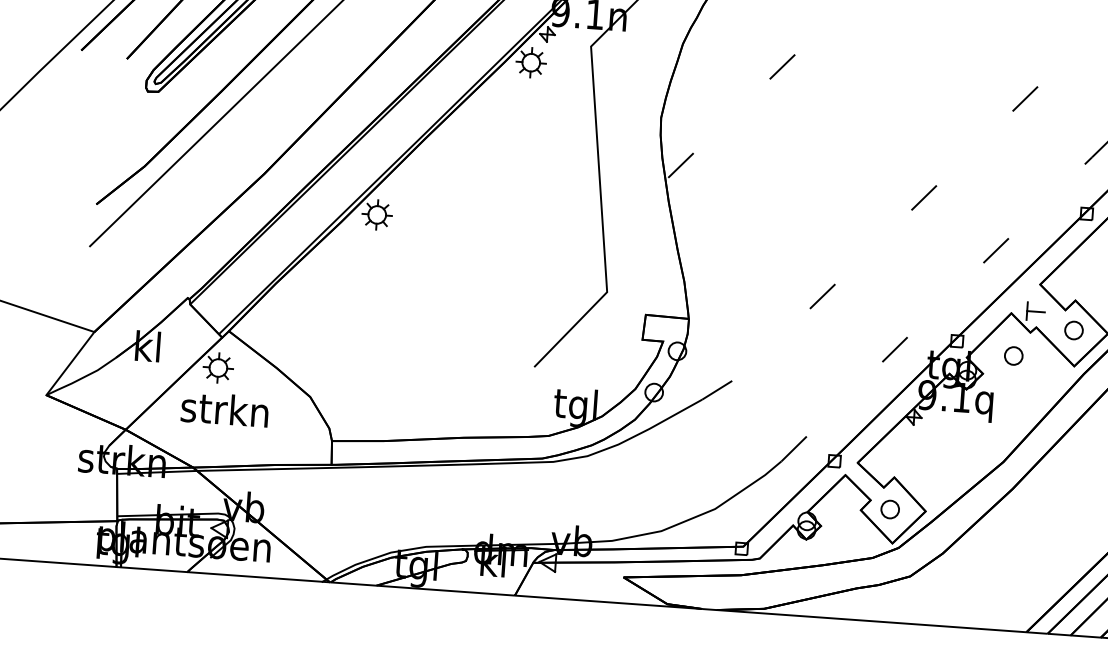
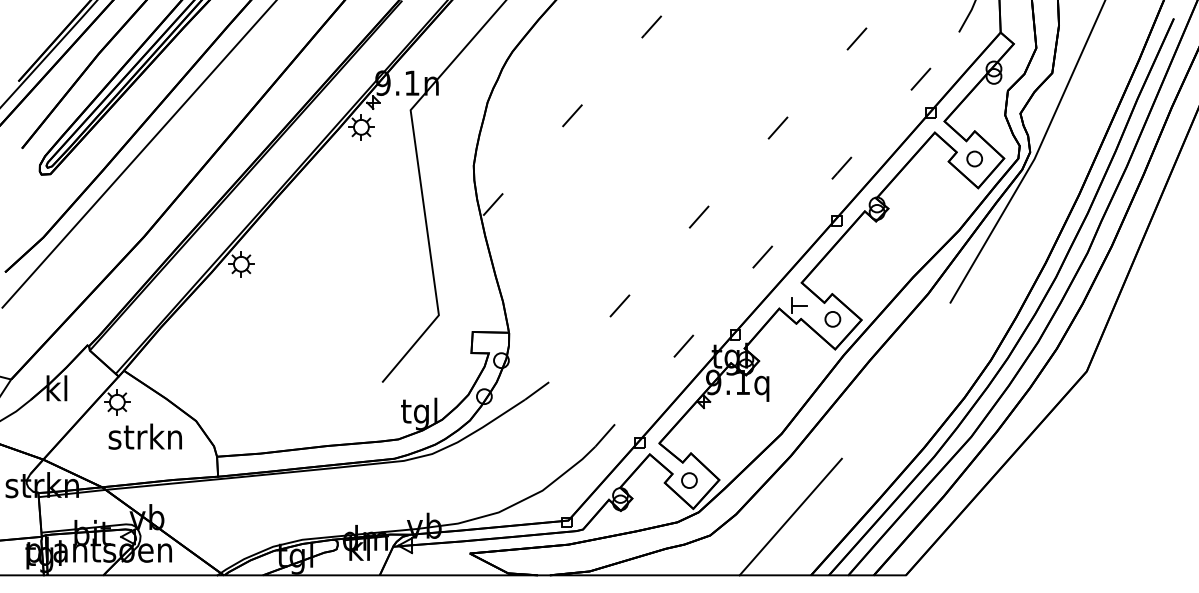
part: (1013, 356) -> (783, 344), removed
text: (223, 409) -> (144, 436), moved
line: (1007, 560) -> (790, 516), added

